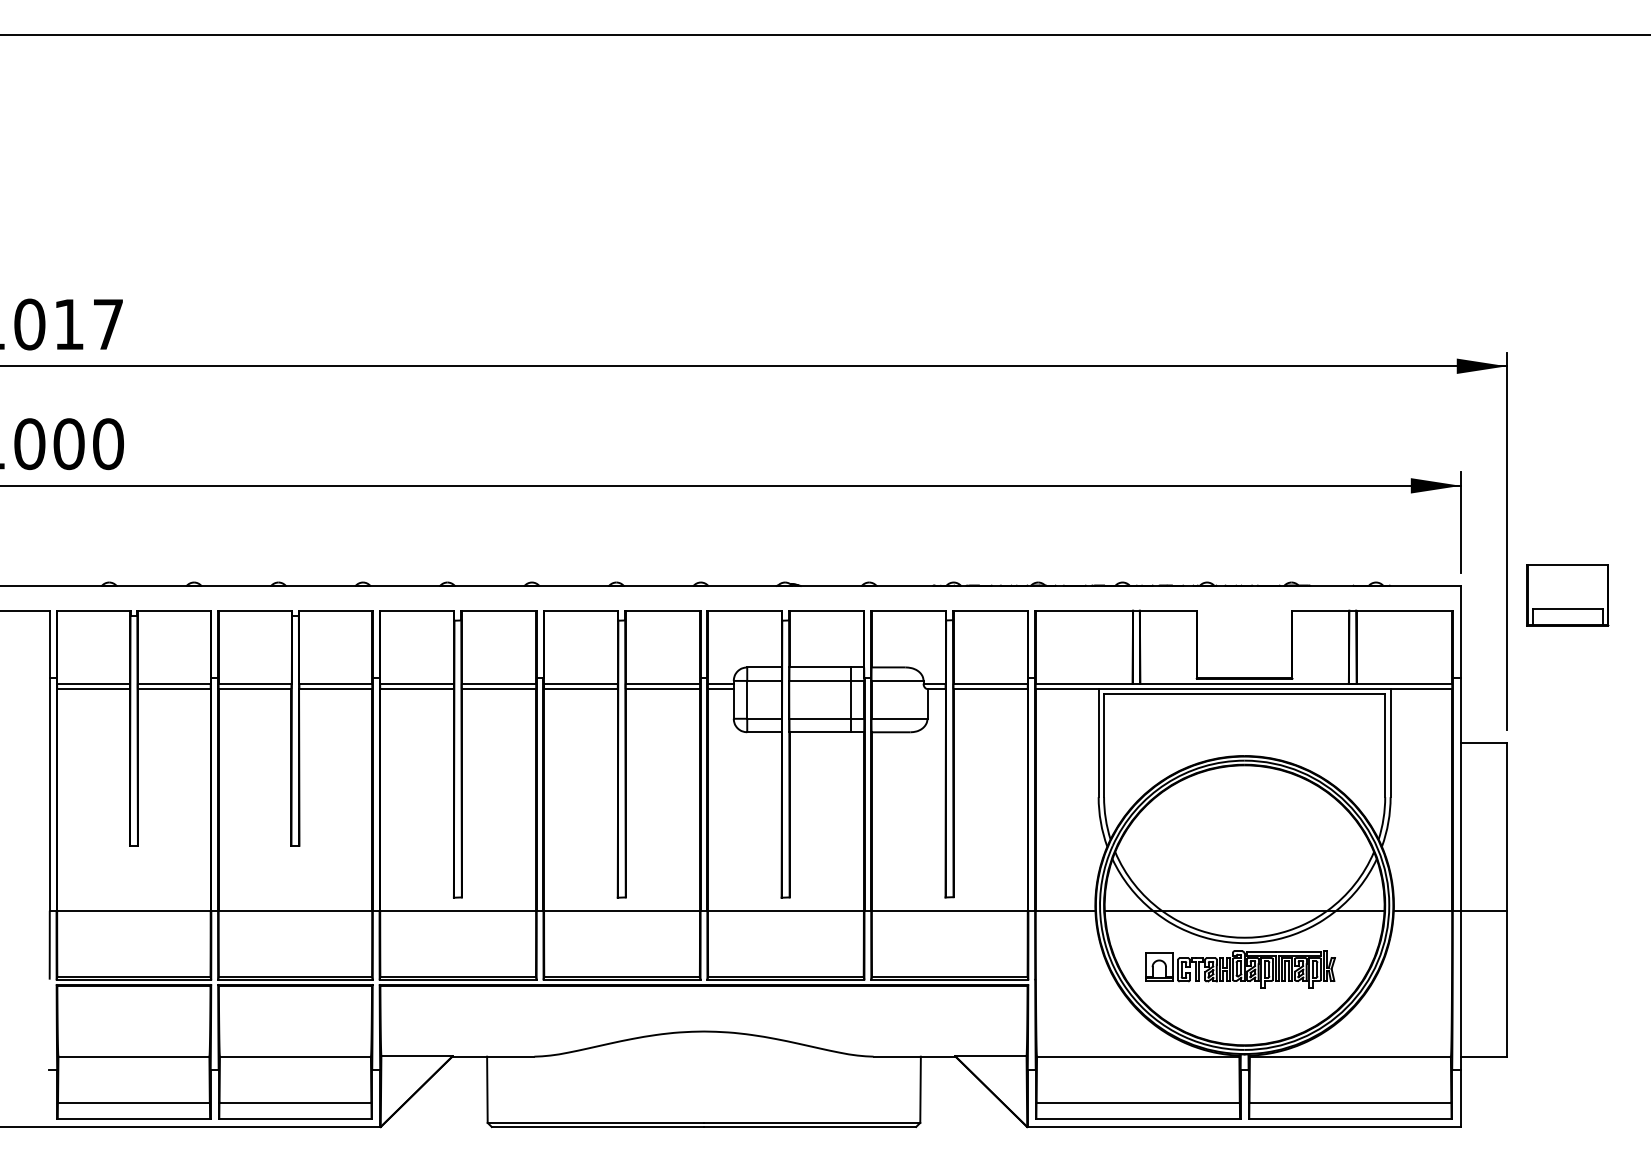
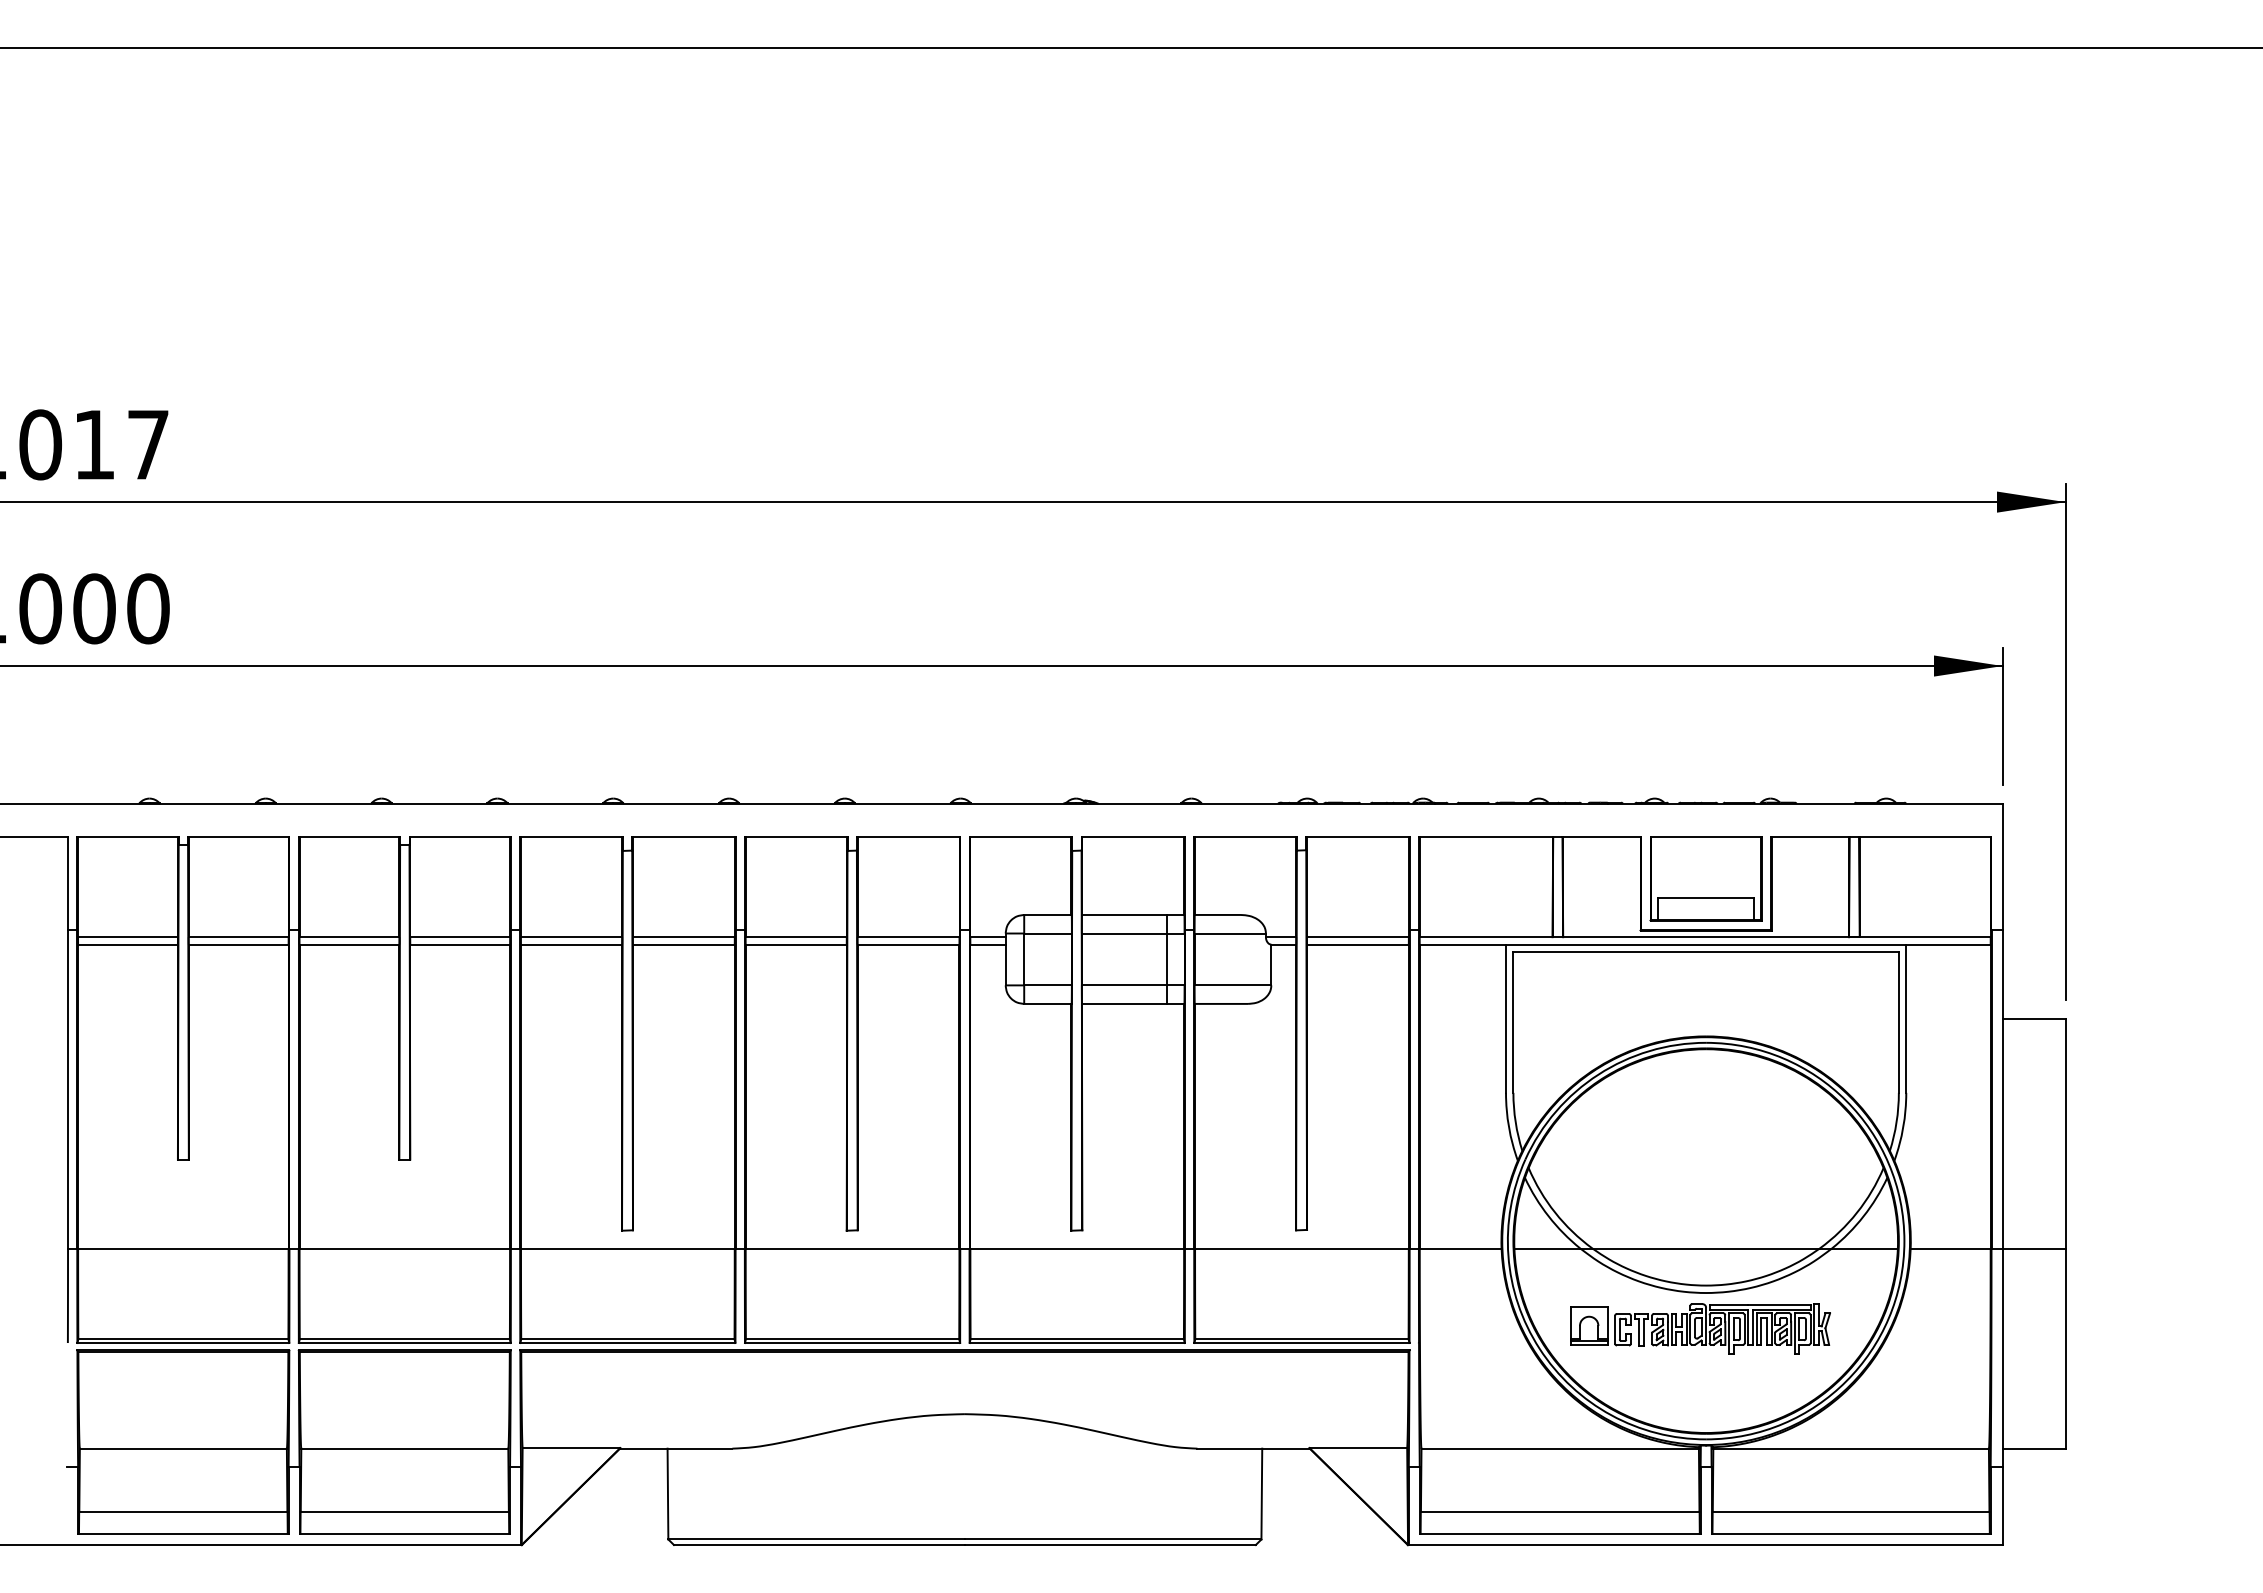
part: (1567, 594) -> (1705, 878), moved

